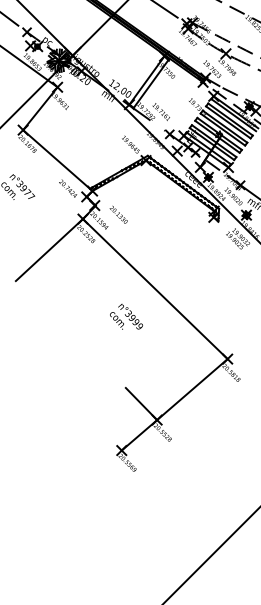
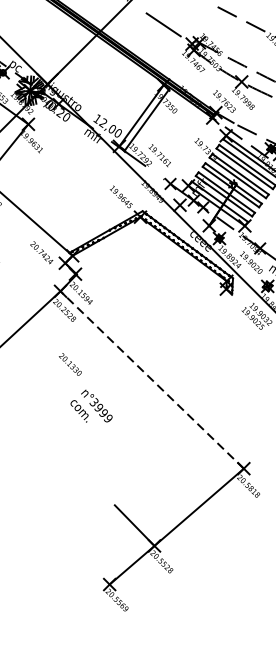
text: (118, 214) -> (70, 364), moved
line: (155, 289) -> (152, 380), solid -> dashed
text: (126, 316) -> (91, 405), moved

